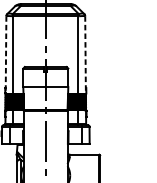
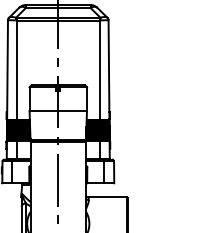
line: (5, 55) -> (7, 70), dashed -> solid
line: (85, 55) -> (109, 70), dashed -> solid

